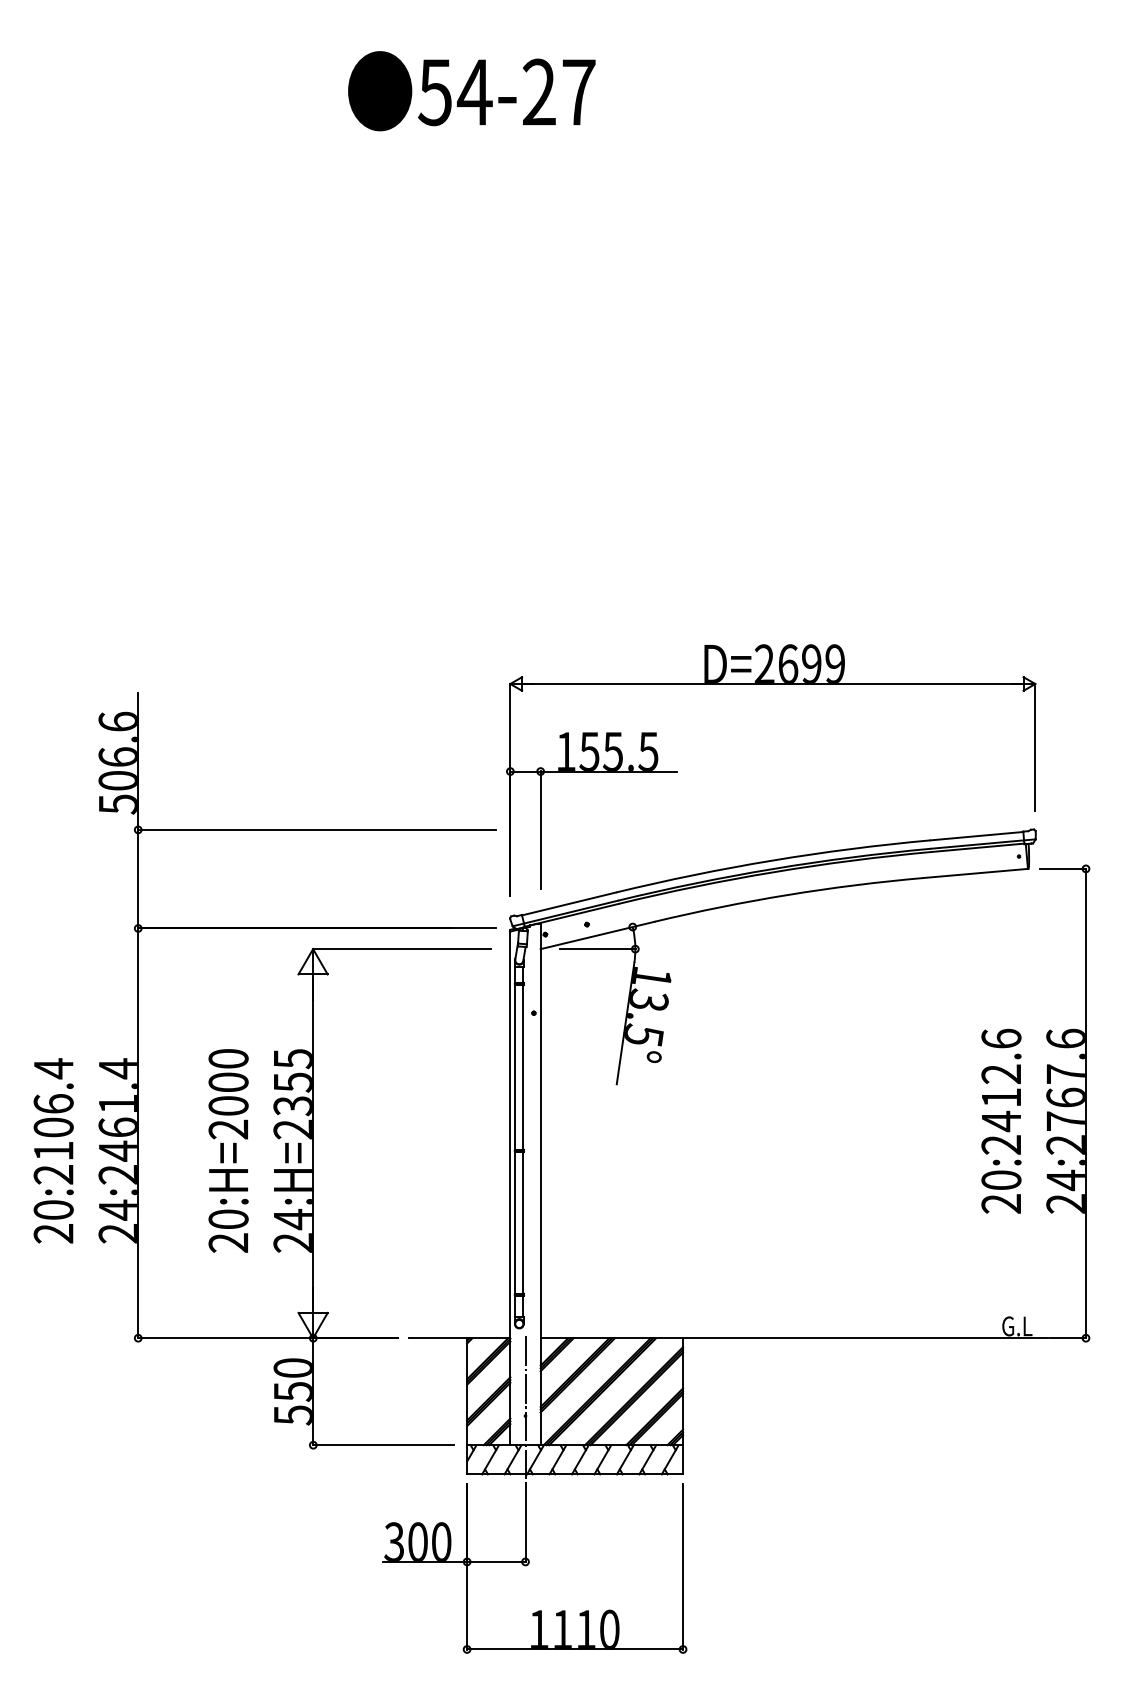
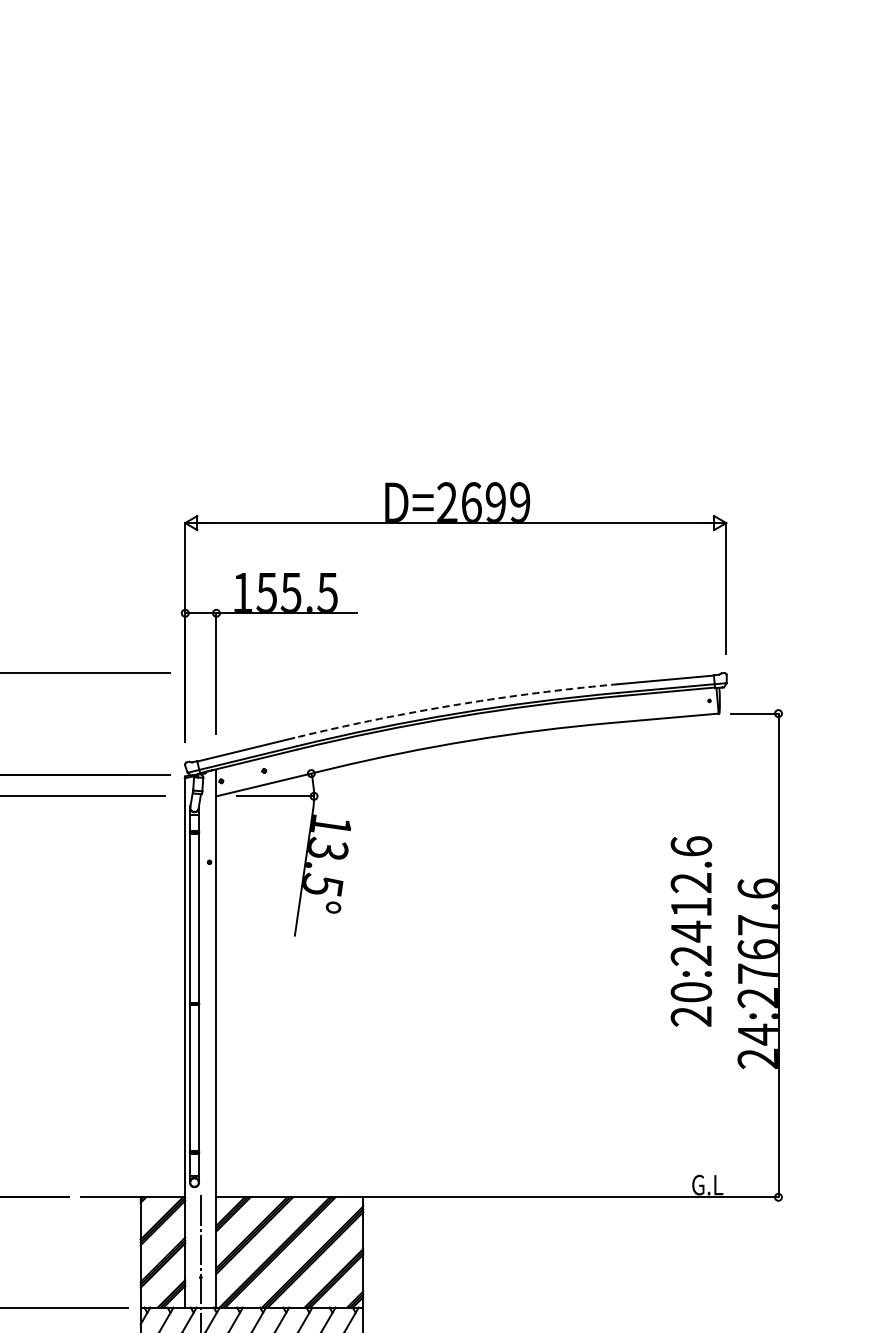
arc: (772, 860) -> (455, 704), solid -> dashed
text: (1001, 1120) -> (691, 930), moved

